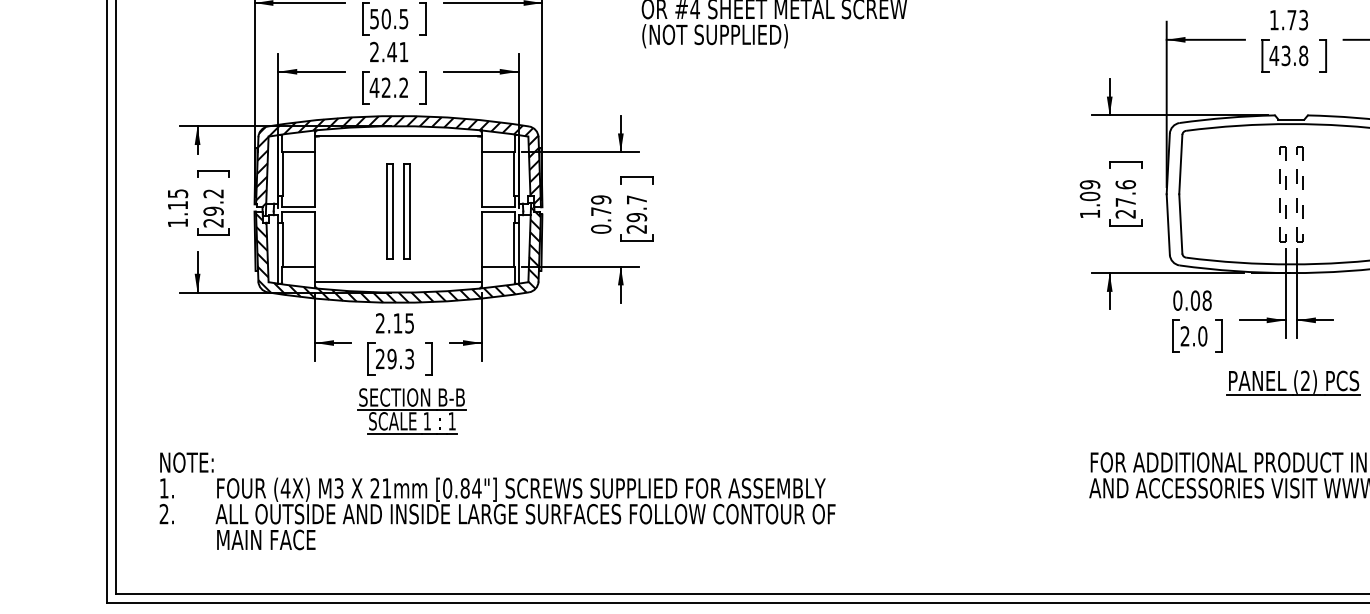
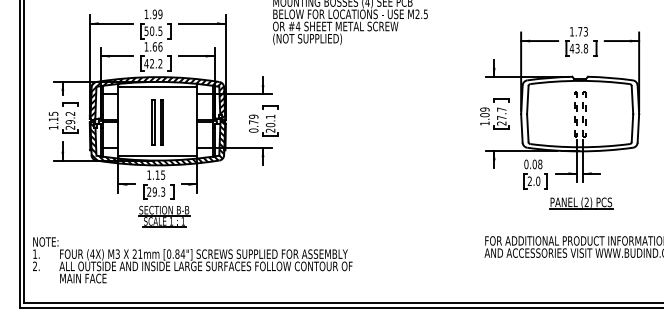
text: (389, 51) -> (153, 46), 2.41 -> 1.66
text: (1125, 184) -> (501, 109), 27.6 -> 27.7
text: (636, 207) -> (270, 120), 29.7 -> 20.1
text: (380, 321) -> (149, 174), 2.15 -> 1.15
text: (497, 501) -> (192, 260), moved

